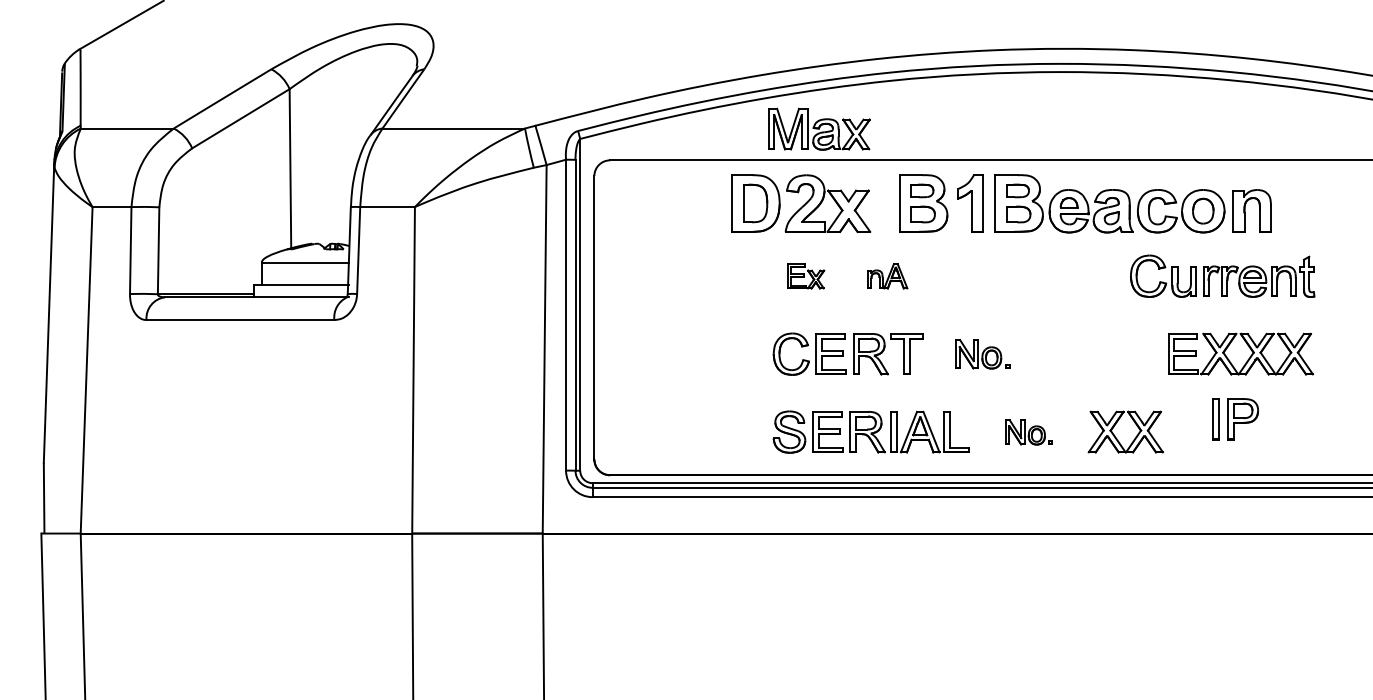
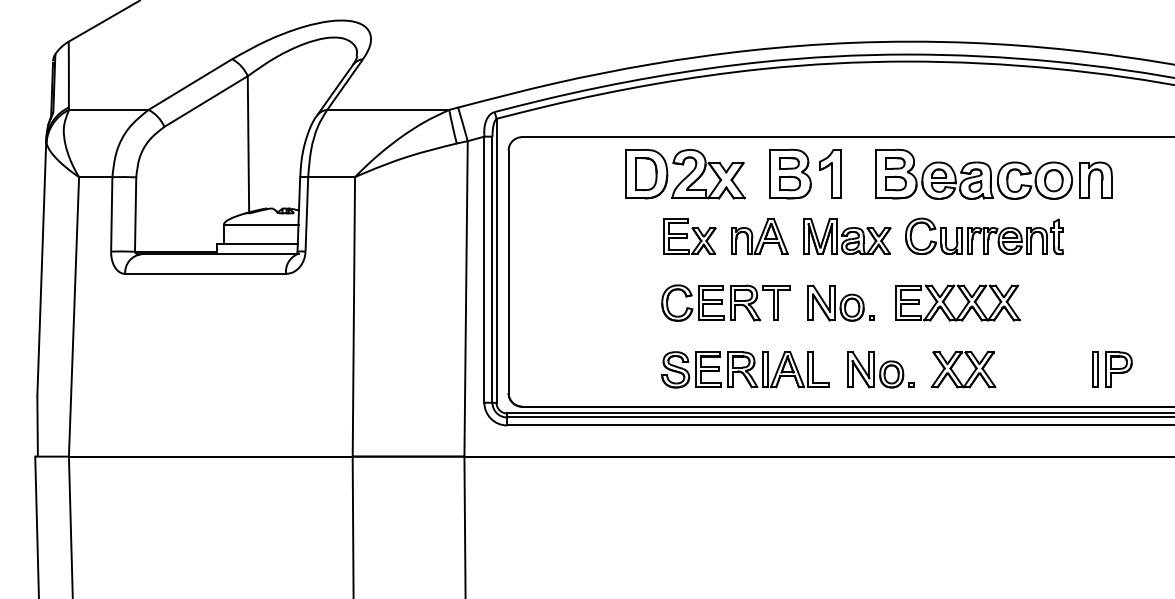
part: (819, 129) -> (847, 236), moved
part: (1132, 202) -> (993, 173), moved
part: (805, 276) -> (689, 236), size x1.67
part: (887, 276) -> (759, 236), size x1.67
part: (1222, 276) -> (984, 236), moved
part: (982, 353) -> (840, 302), size x1.43
part: (1240, 353) -> (957, 302), moved
part: (1235, 418) -> (1112, 369), moved
part: (1028, 431) -> (880, 369), size x1.67

